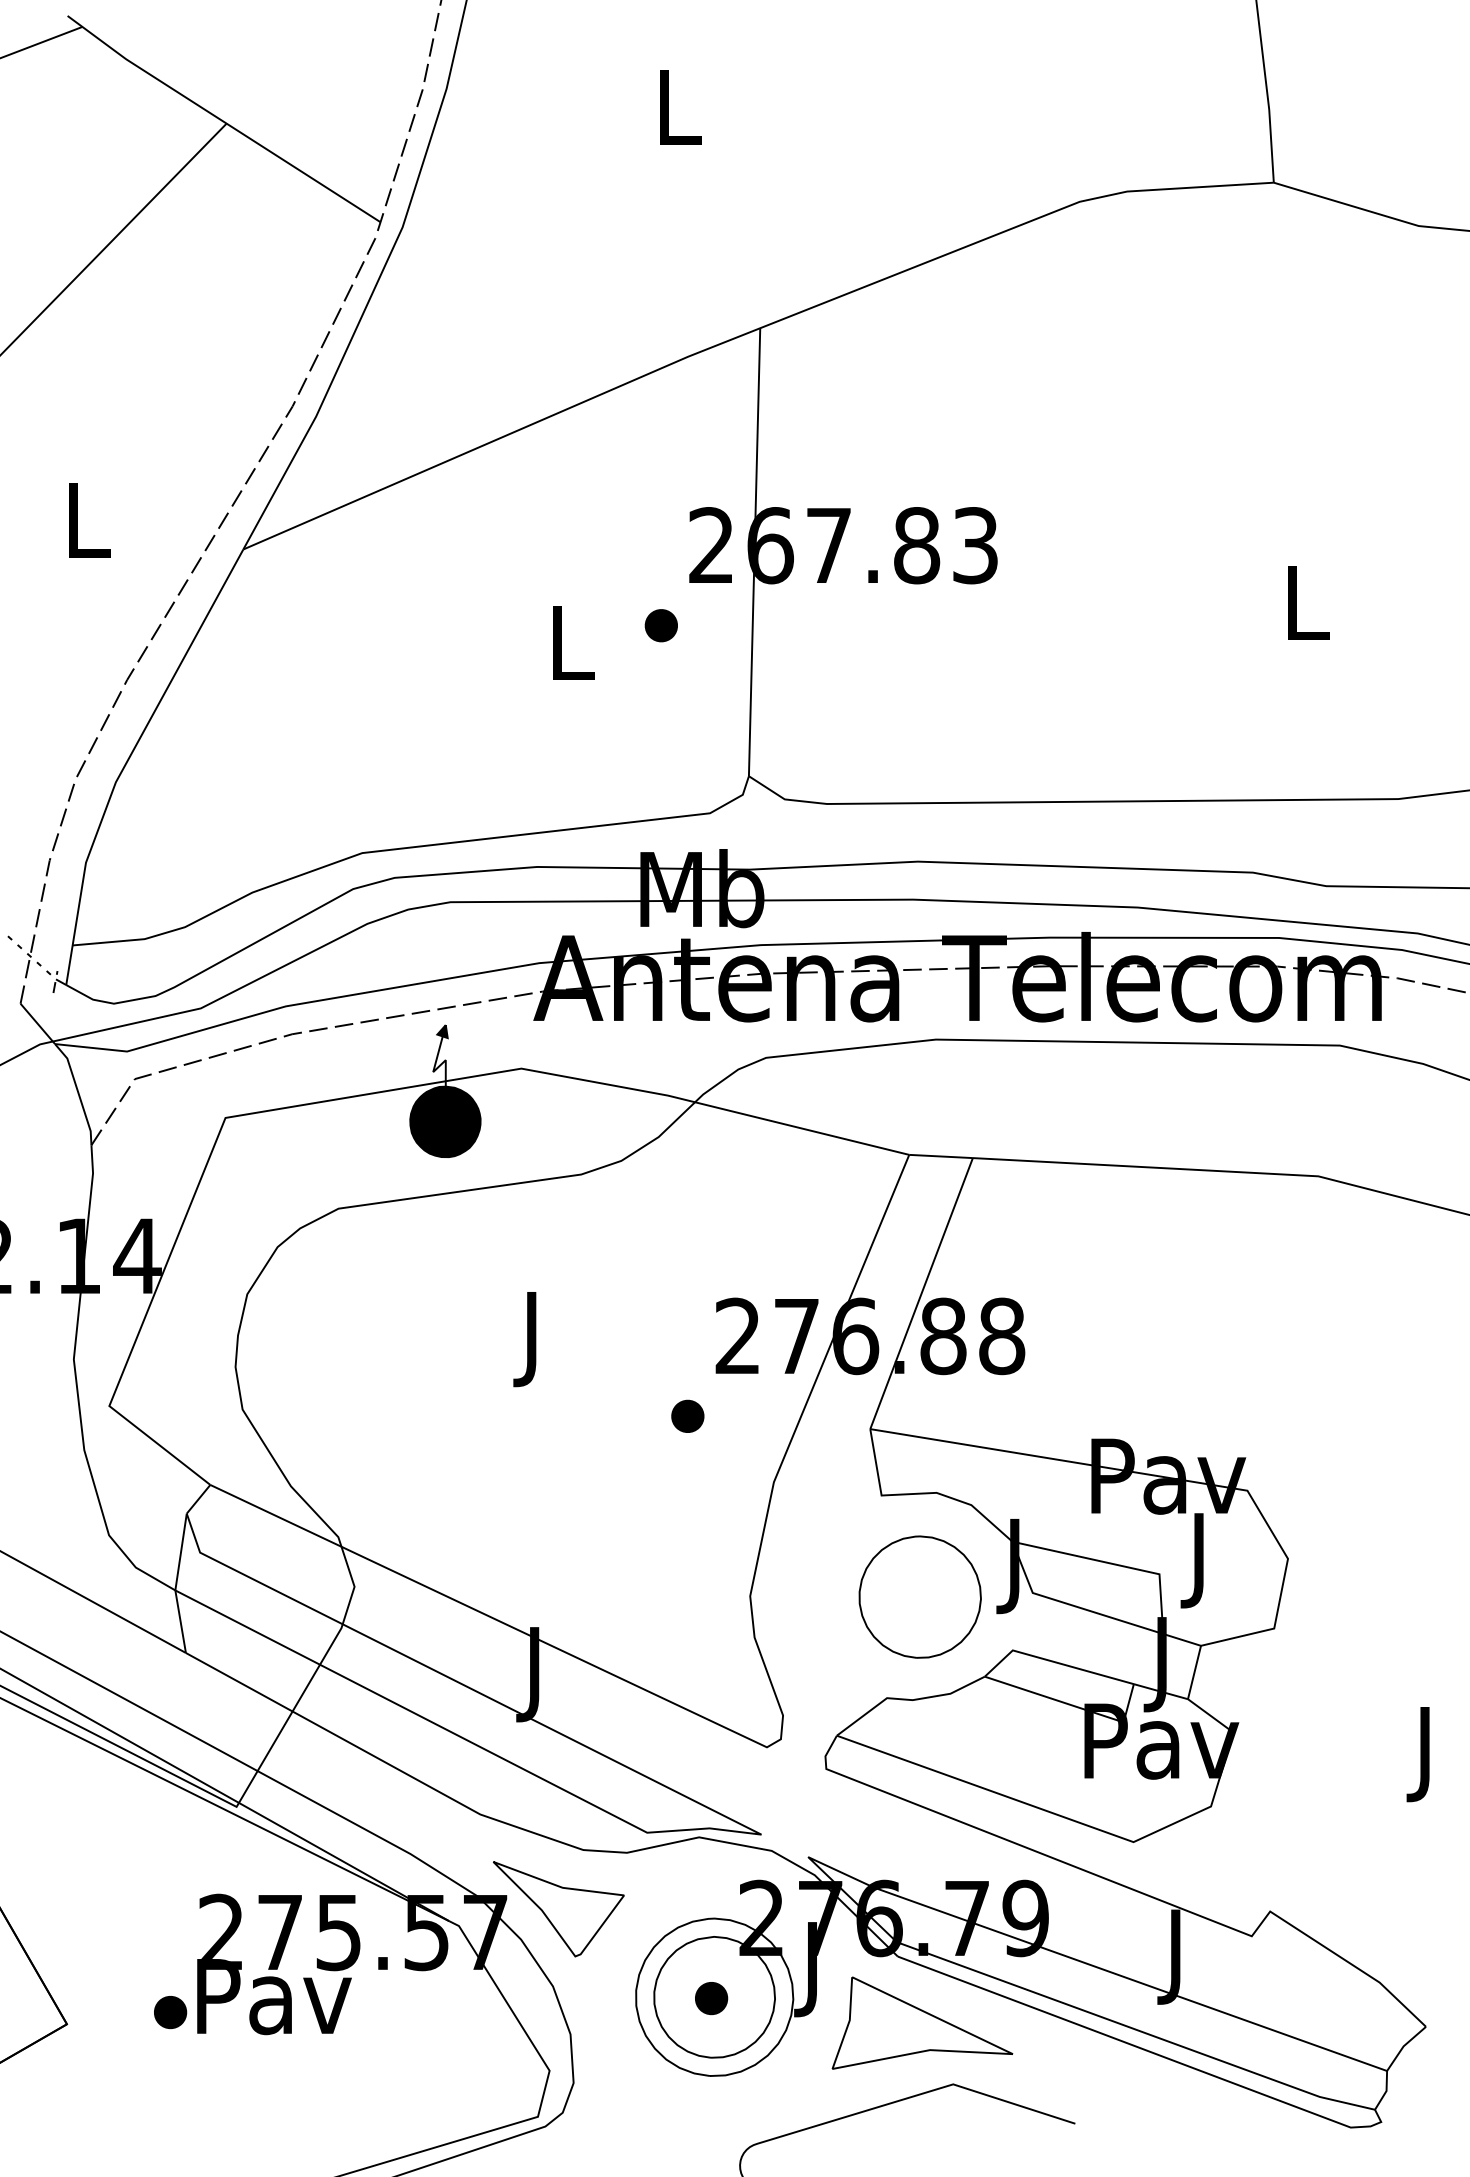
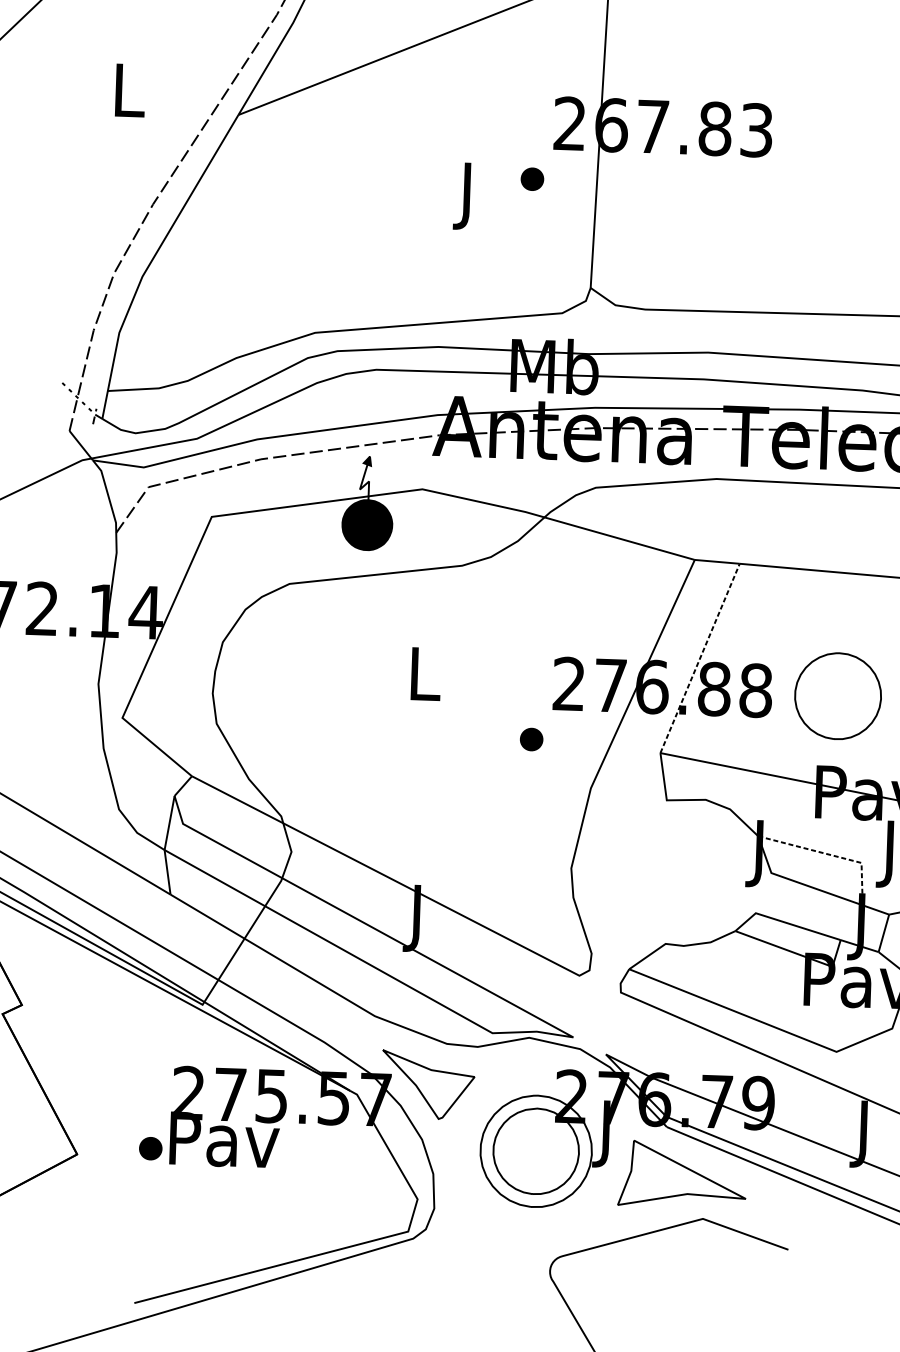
text: (572, 652) -> (468, 196), L -> J
line: (921, 1293) -> (700, 658), solid -> dashed
text: (534, 1339) -> (425, 681), J -> L
line: (1115, 1564) -> (830, 854), solid -> dashed
part: (919, 1596) -> (837, 695), moved
part: (711, 1998) -> (533, 1152), removed

